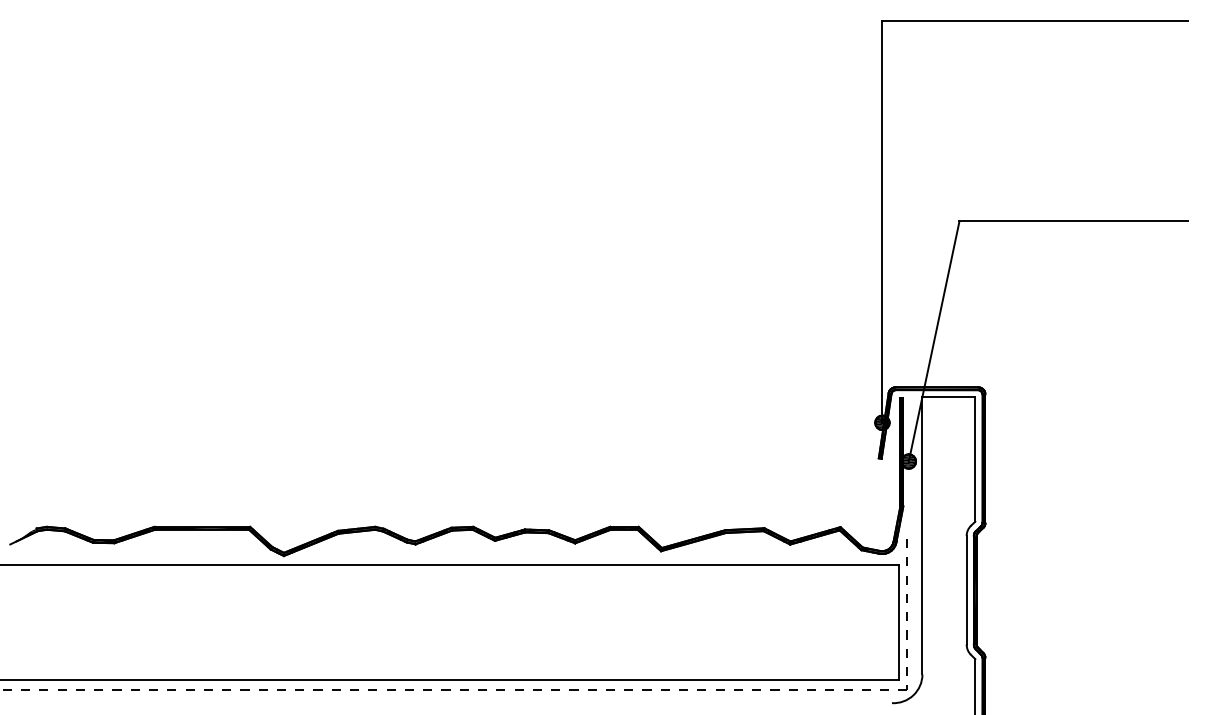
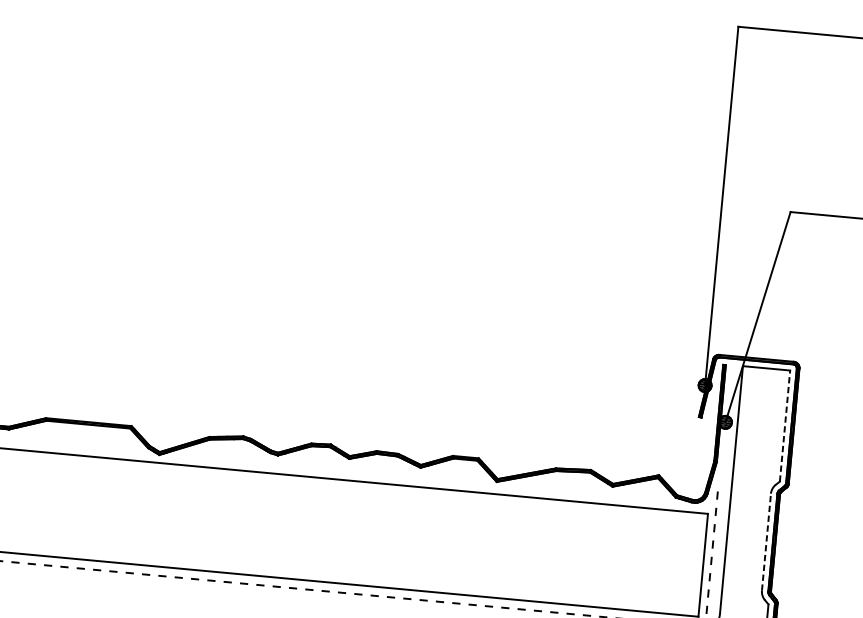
line: (975, 459) -> (785, 426), solid -> dashed
line: (966, 589) -> (766, 541), solid -> dashed

